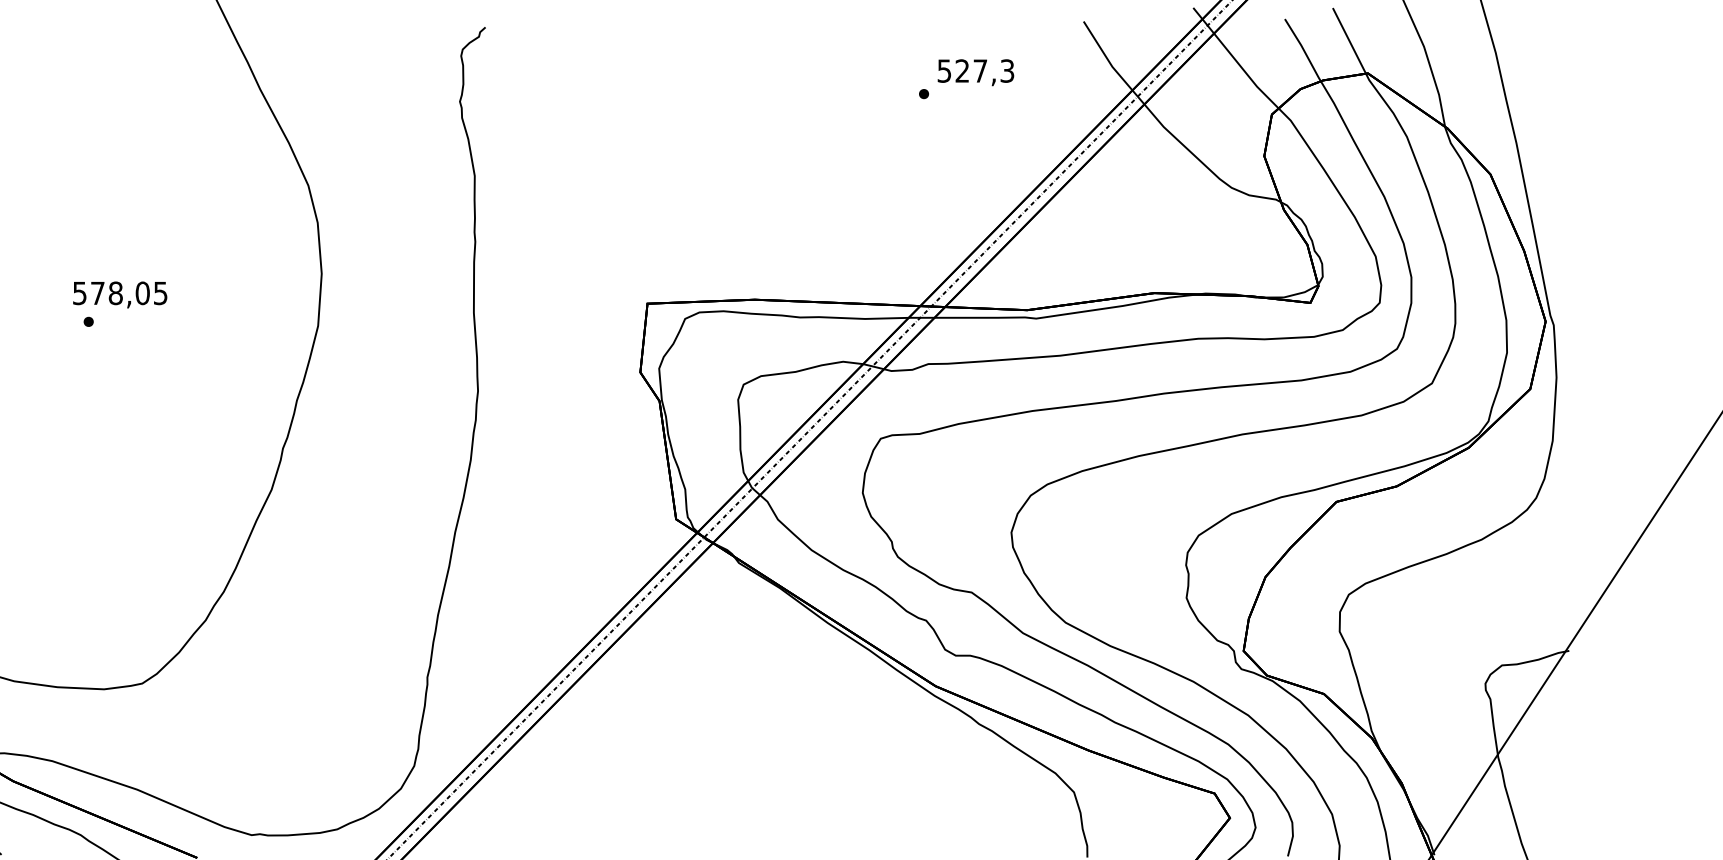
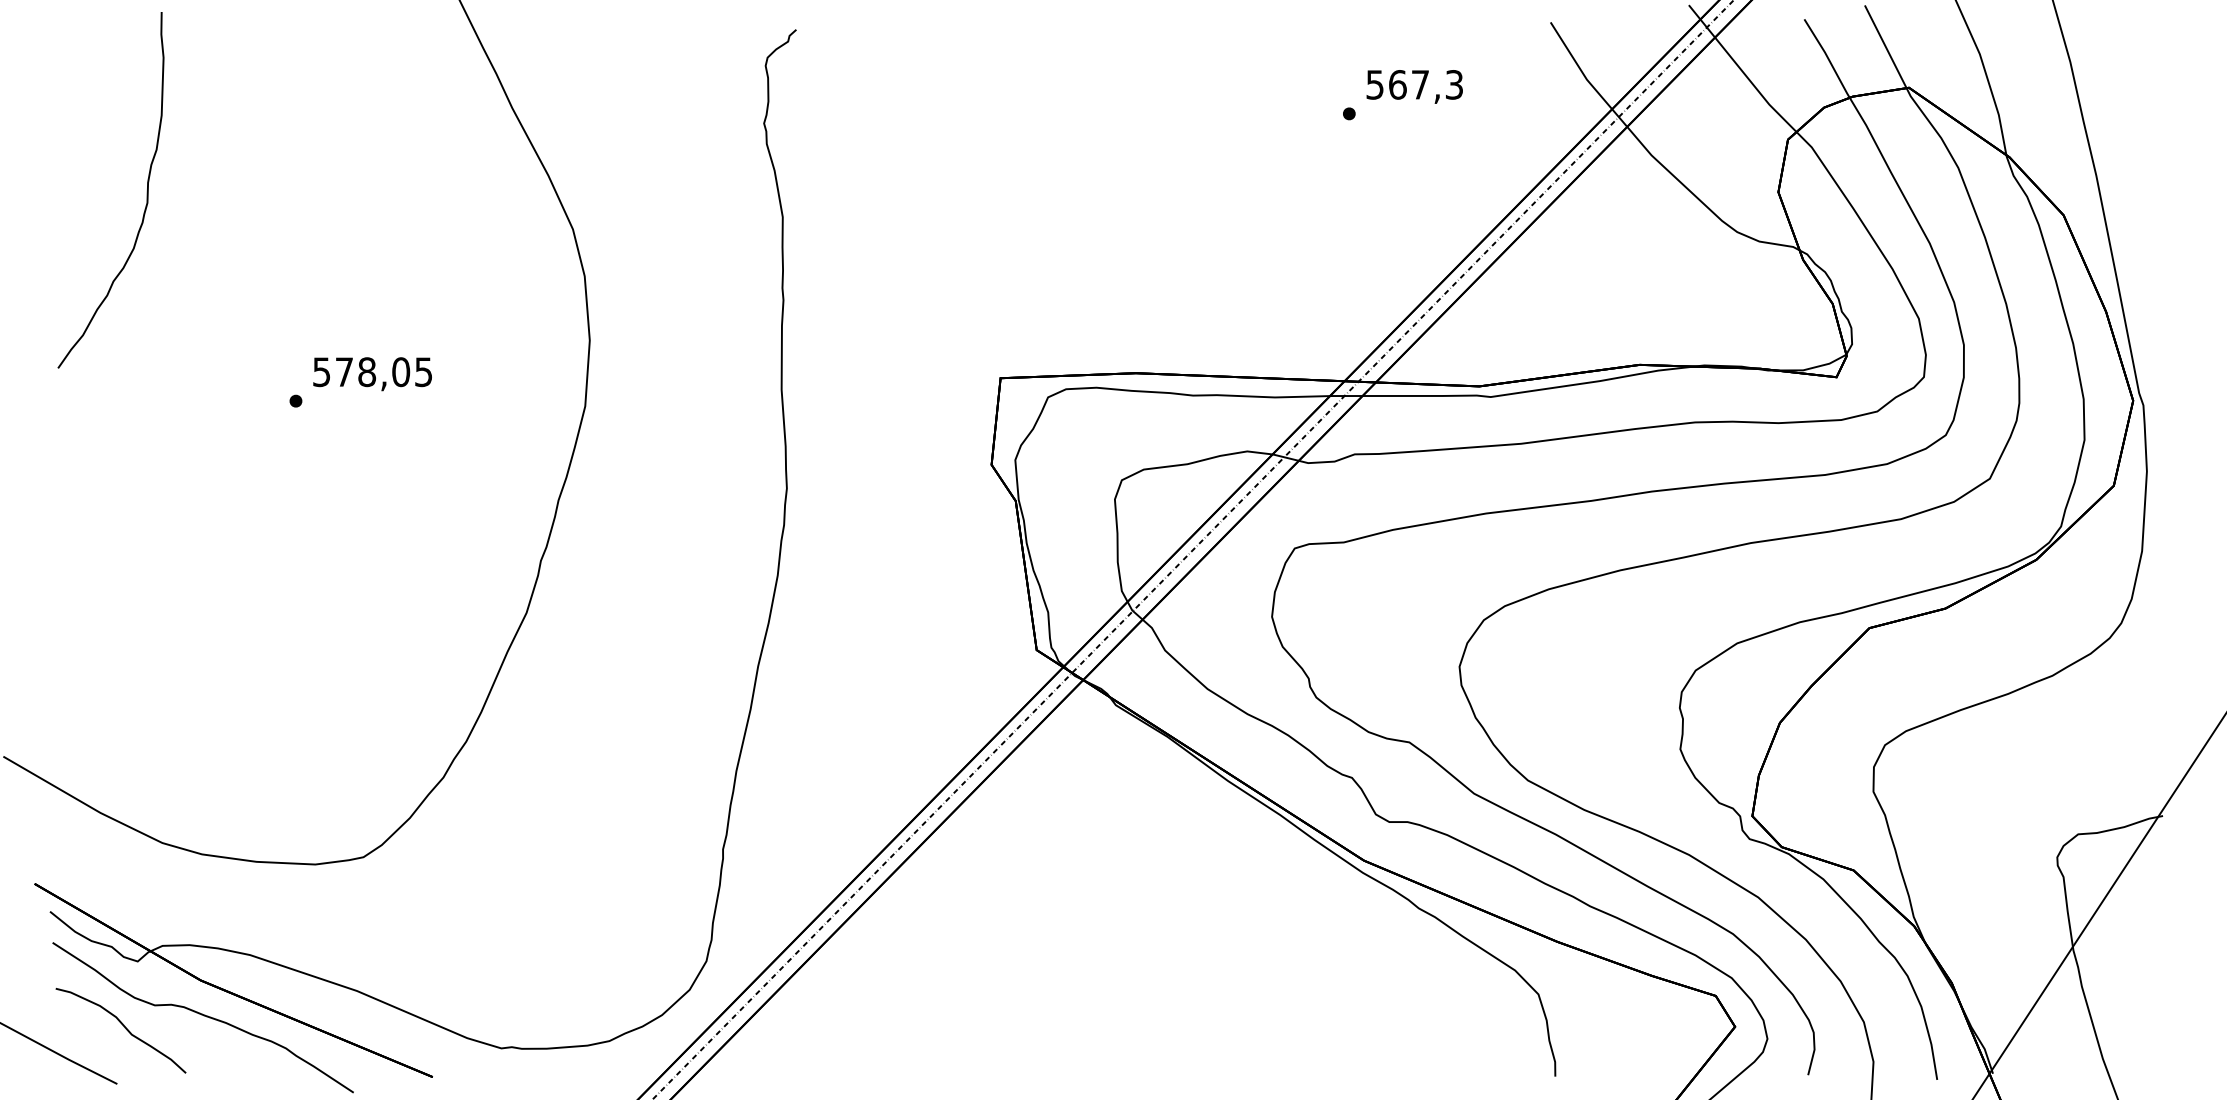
text: (962, 70) -> (1397, 84), 527,3 -> 567,3
text: (120, 295) -> (372, 374), moved

